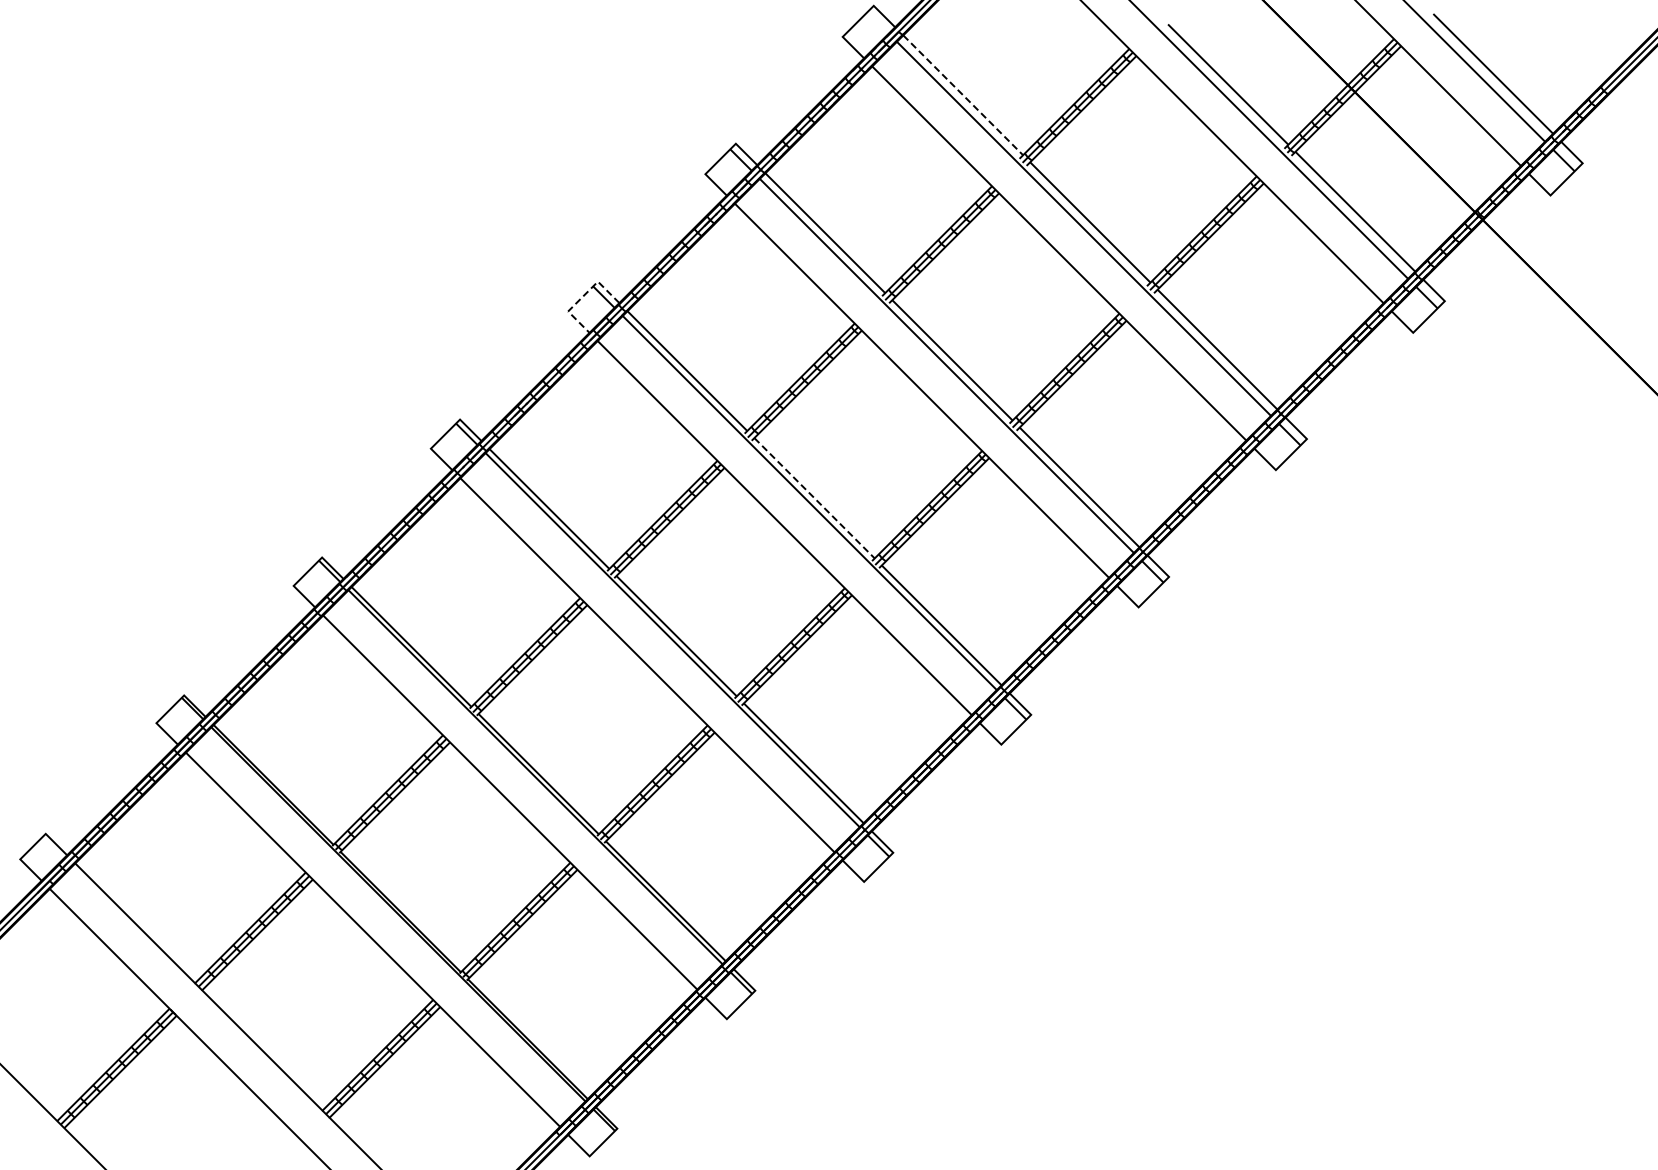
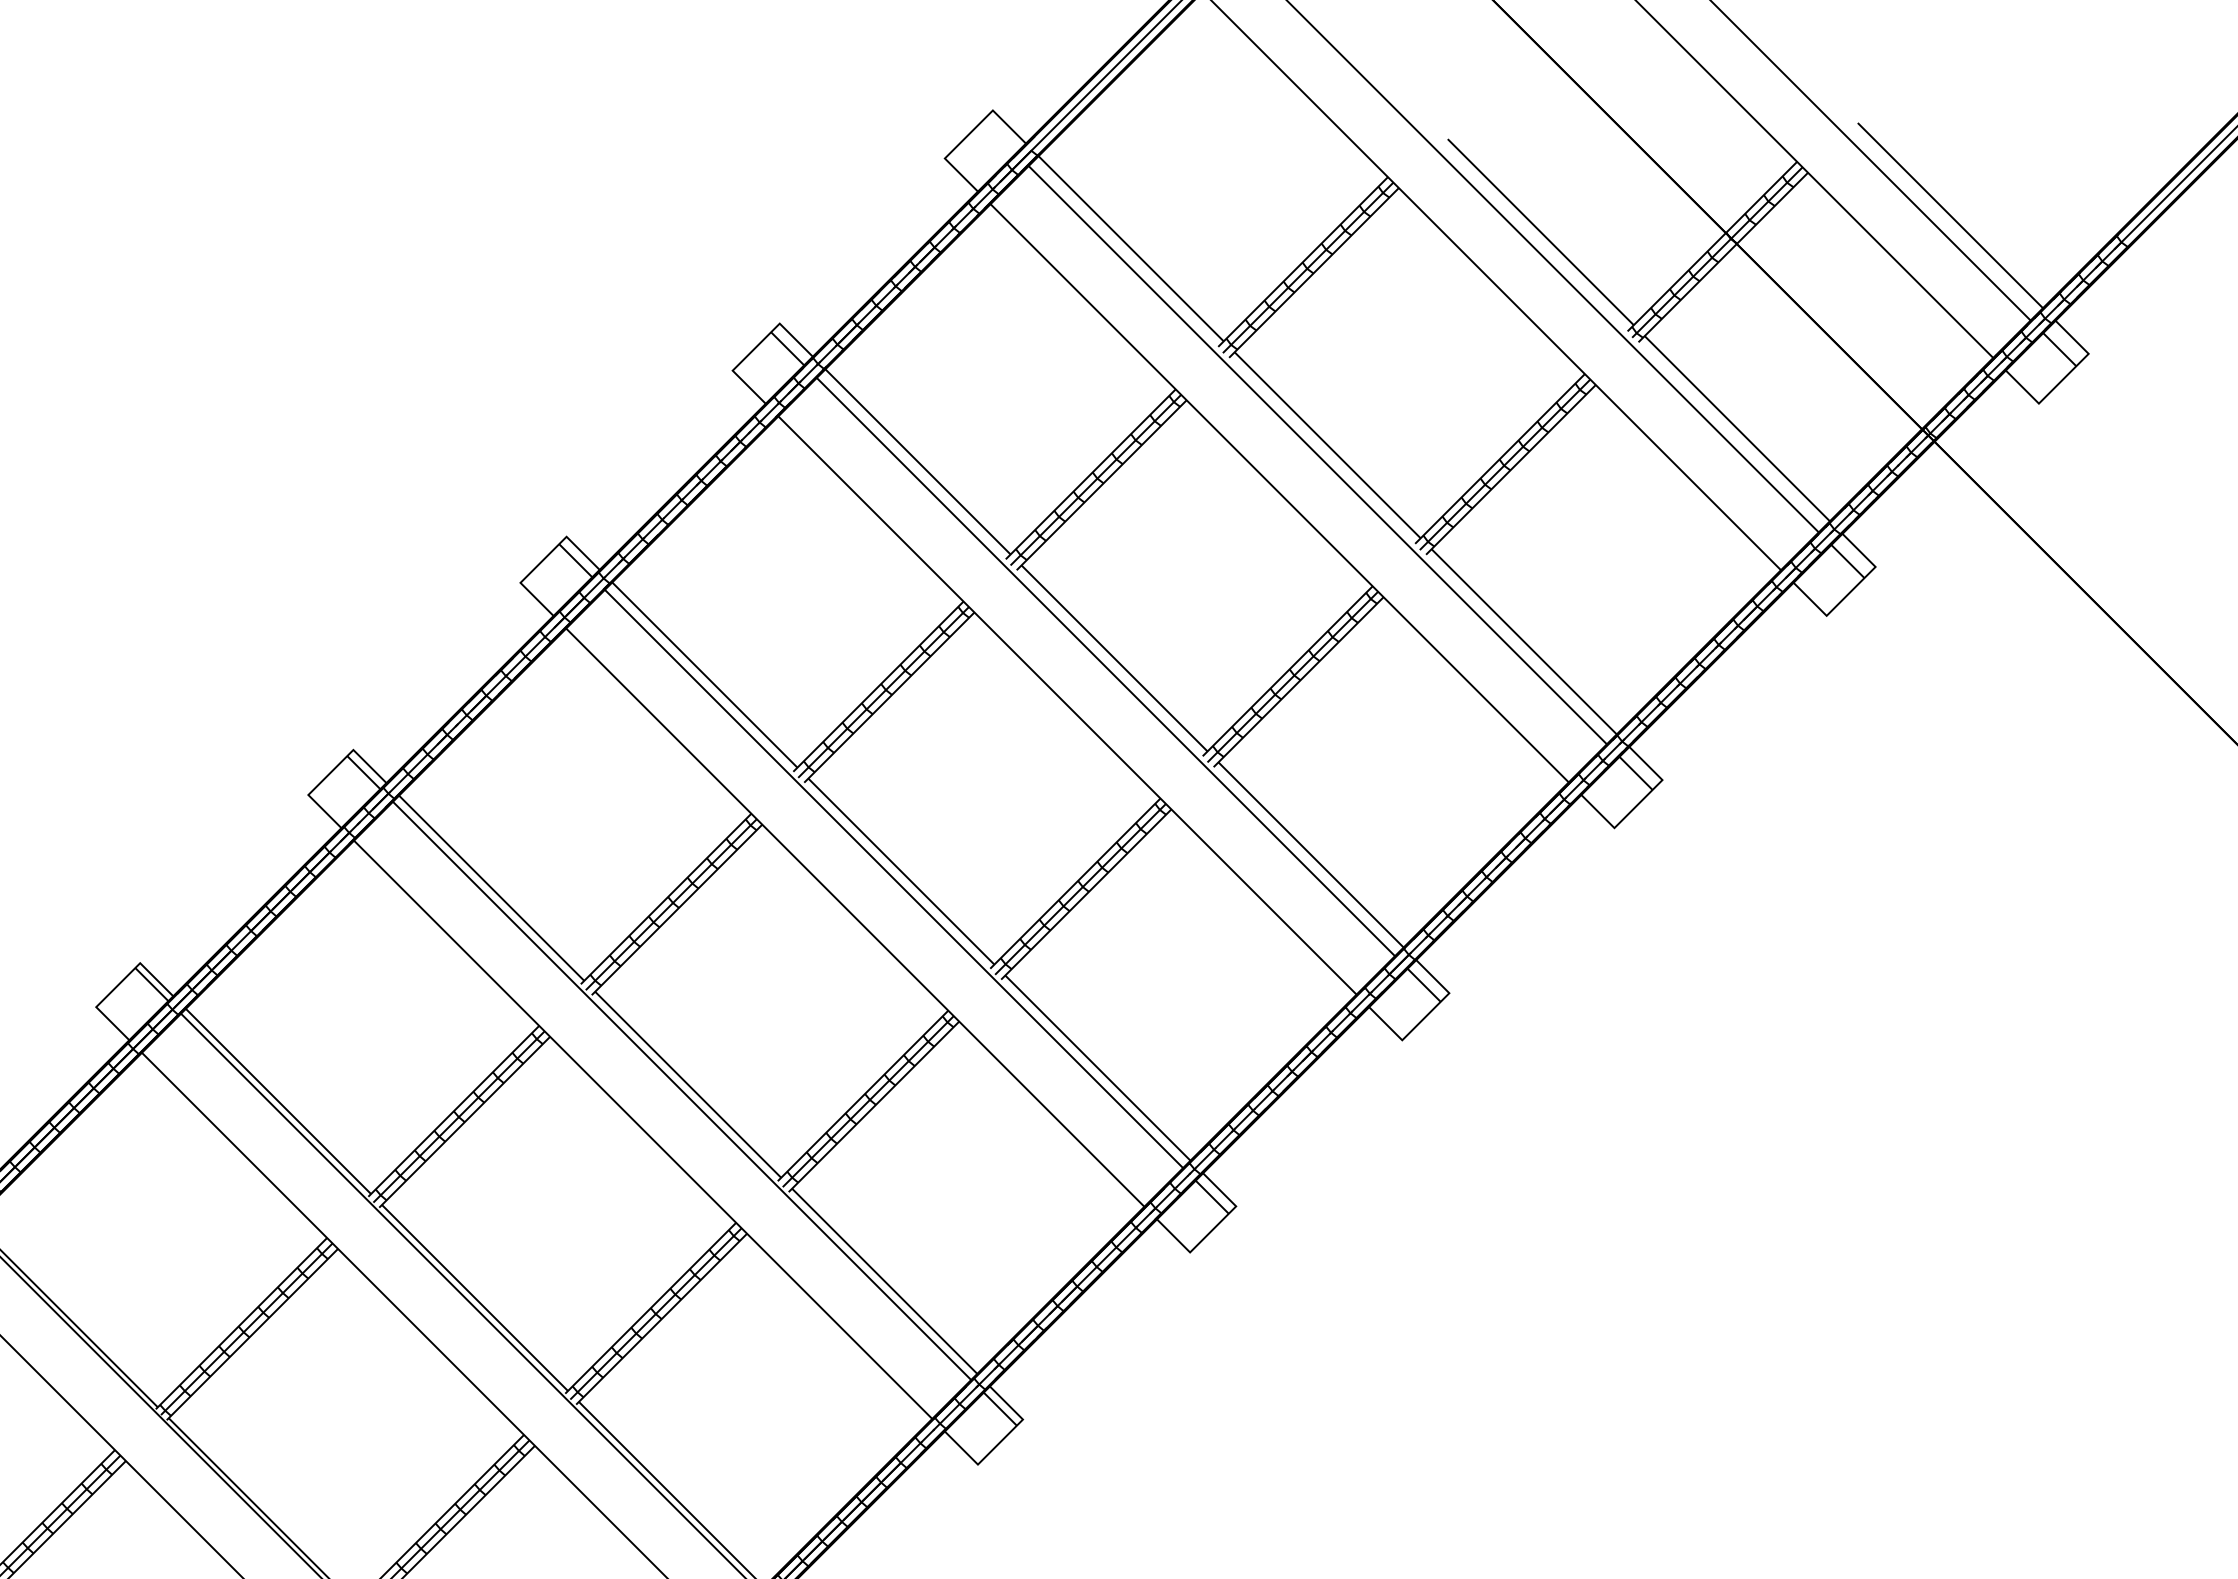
line: (963, 95) -> (1131, 249), dashed -> solid
line: (582, 296) -> (542, 559), dashed -> solid
line: (814, 498) -> (901, 871), dashed -> solid

